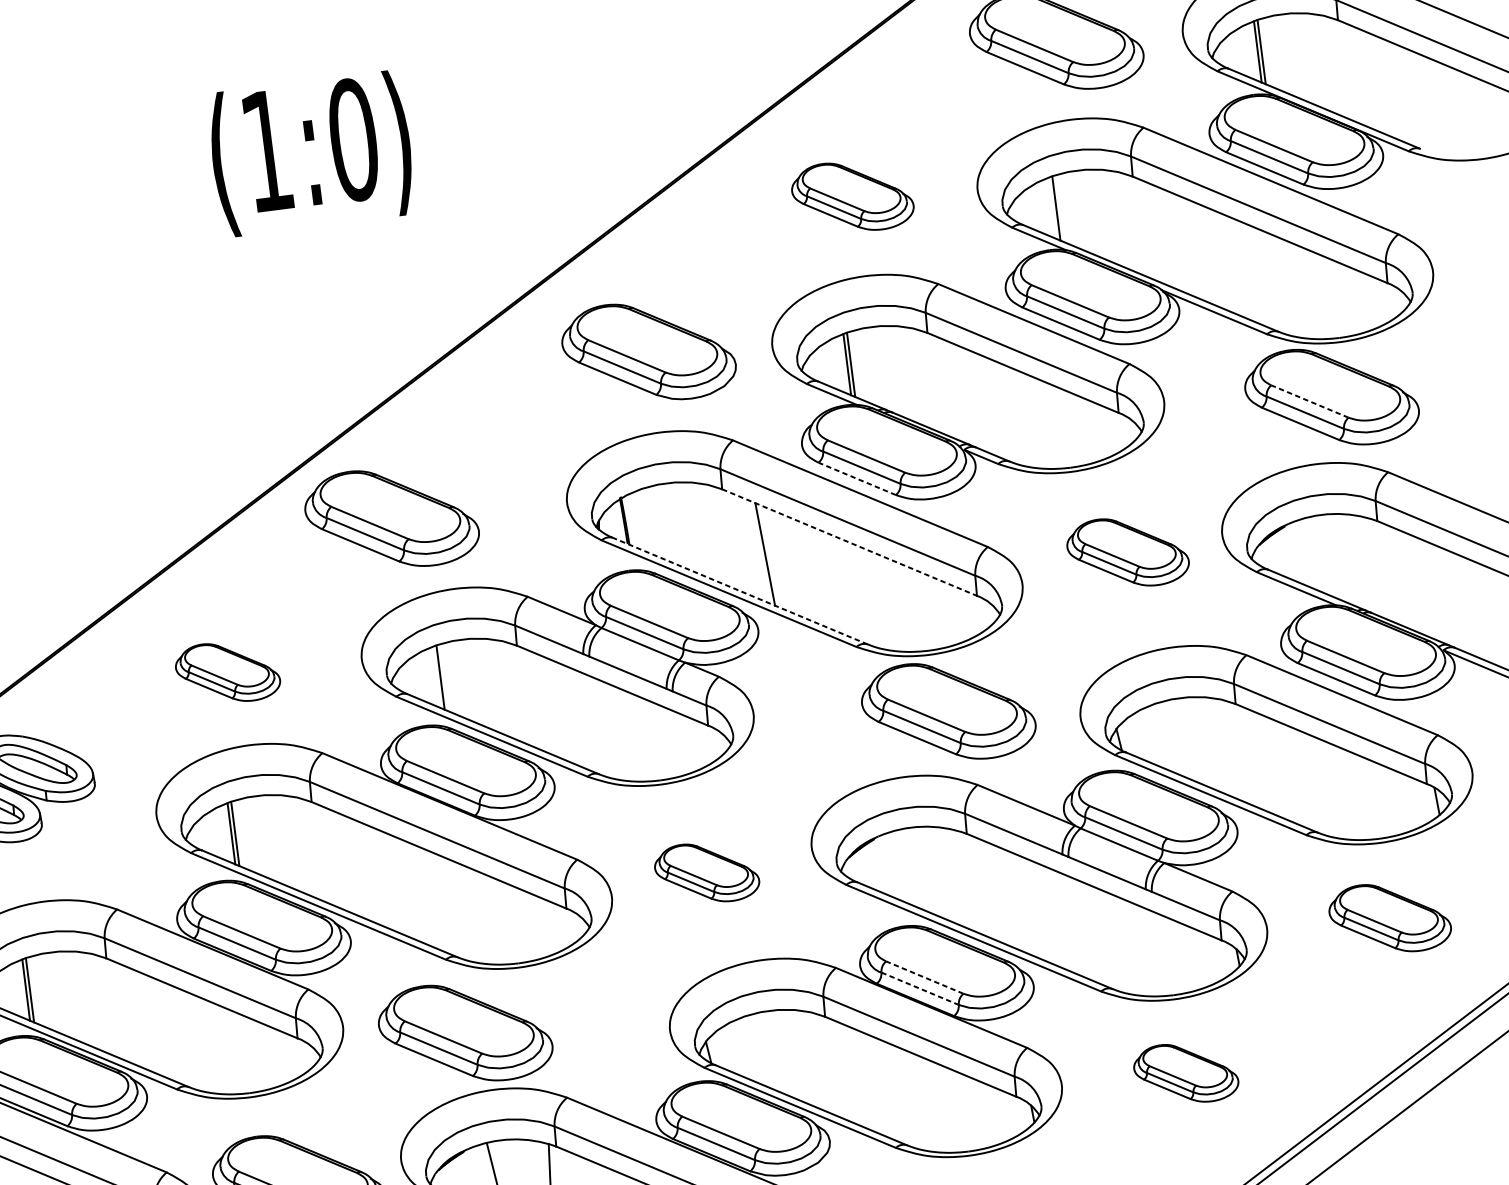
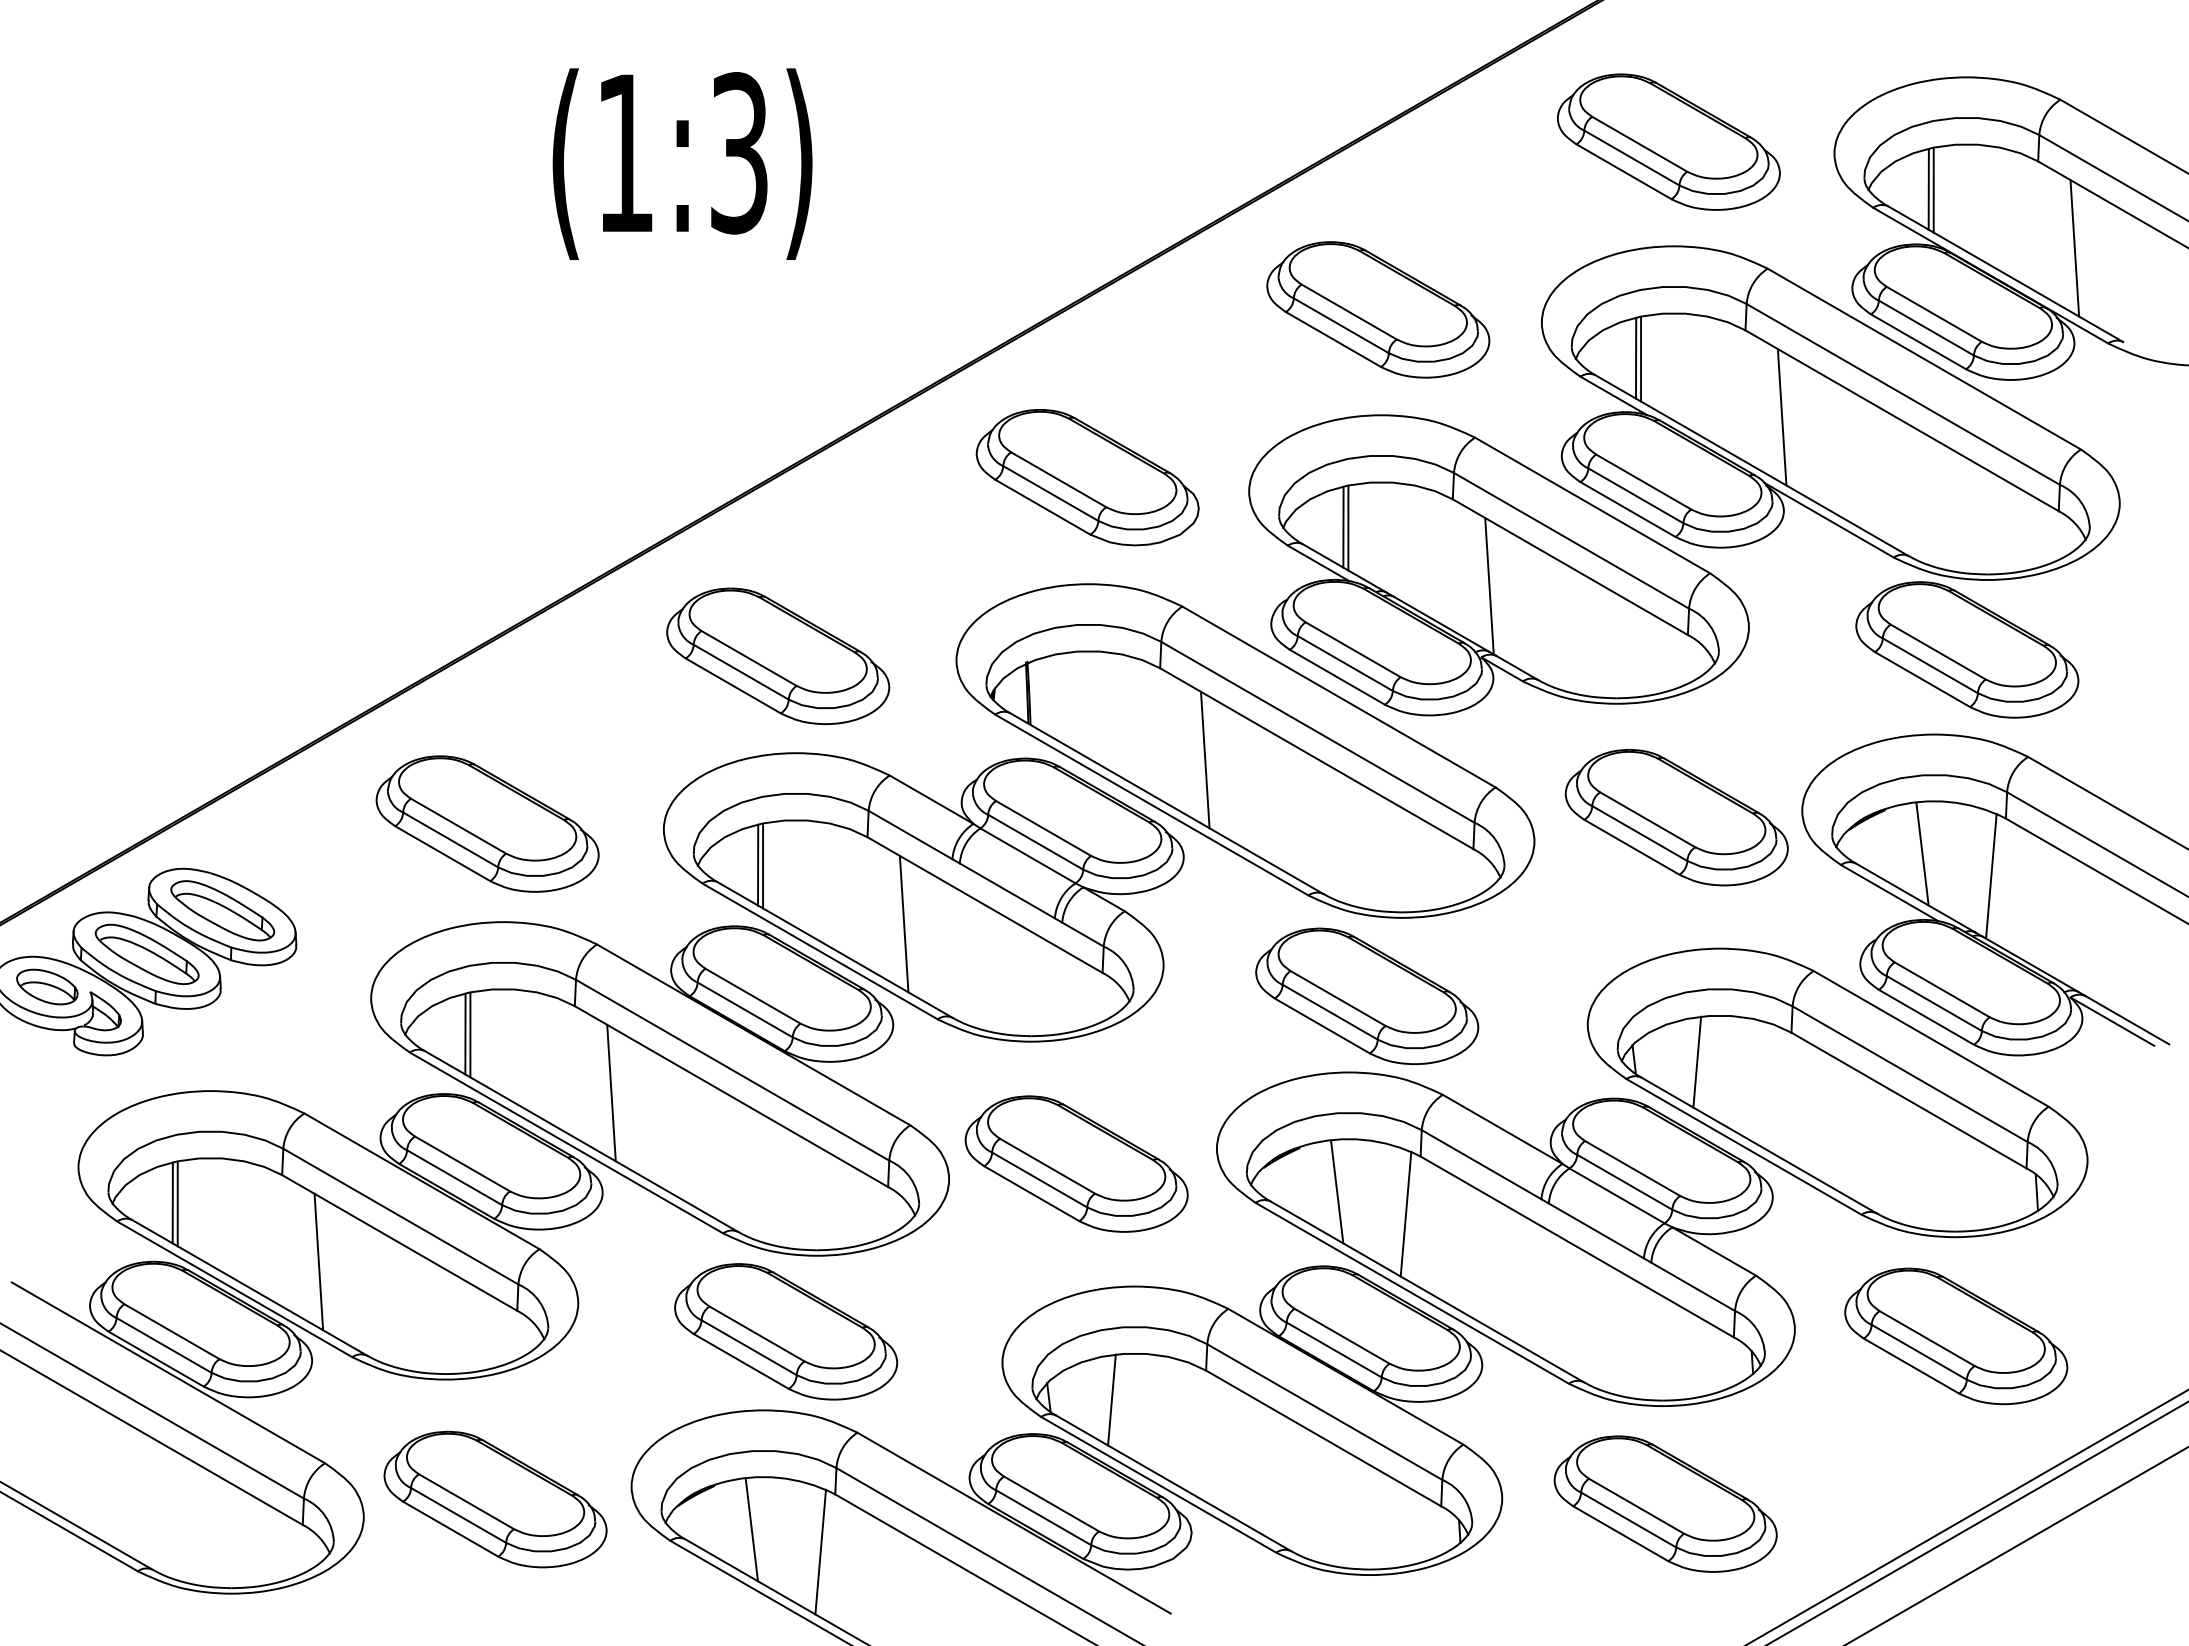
line: (1373, 82) -> (2074, 248), added
text: (353, 140) -> (739, 153), (1:0) -> (1:3)
part: (852, 196) -> (1378, 309), size x1.43
line: (1052, 207) -> (1636, 357), added
line: (1168, 239) -> (1781, 417), added
line: (963, 395) -> (1489, 586), added
line: (1310, 401) -> (1938, 652), dashed -> solid
line: (857, 479) -> (1337, 677), dashed -> solid
part: (391, 517) -> (778, 655), moved
line: (849, 542) -> (1316, 758), dashed -> solid
part: (1127, 552) -> (1676, 817), size x1.43
line: (1317, 555) -> (1922, 853), added
line: (1371, 565) -> (1991, 875), added
line: (740, 591) -> (1166, 803), dashed -> solid
part: (227, 672) -> (487, 823), size x1.67
line: (436, 676) -> (758, 864), added
line: (552, 707) -> (903, 923), added
part: (948, 711) -> (1367, 996), moved
line: (1167, 734) -> (1697, 1061), added
line: (347, 863) -> (611, 1092), added
line: (907, 868) -> (1337, 1191), added
part: (706, 872) -> (1076, 1163), size x1.67
line: (960, 878) -> (1405, 1213), added
part: (1390, 918) -> (1956, 1336), size x1.43
line: (925, 977) -> (1342, 1336), dashed -> solid
line: (920, 989) -> (1334, 1350), dashed -> solid
line: (142, 1020) -> (318, 1261), added
part: (465, 1032) -> (786, 1331), moved
line: (756, 1047) -> (1111, 1399), added
part: (1185, 1072) -> (1665, 1503), size x1.67

